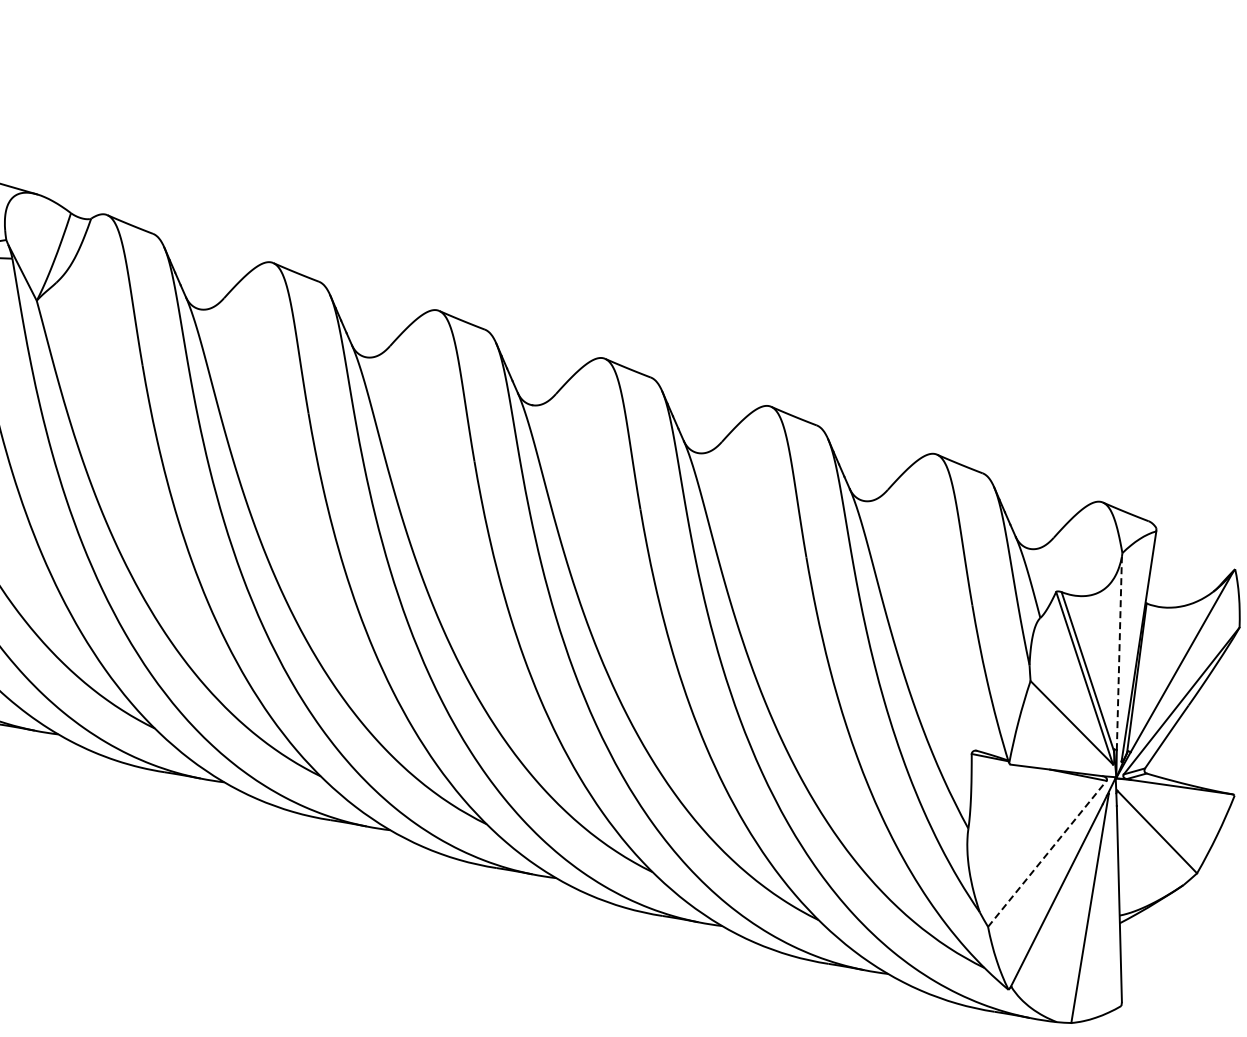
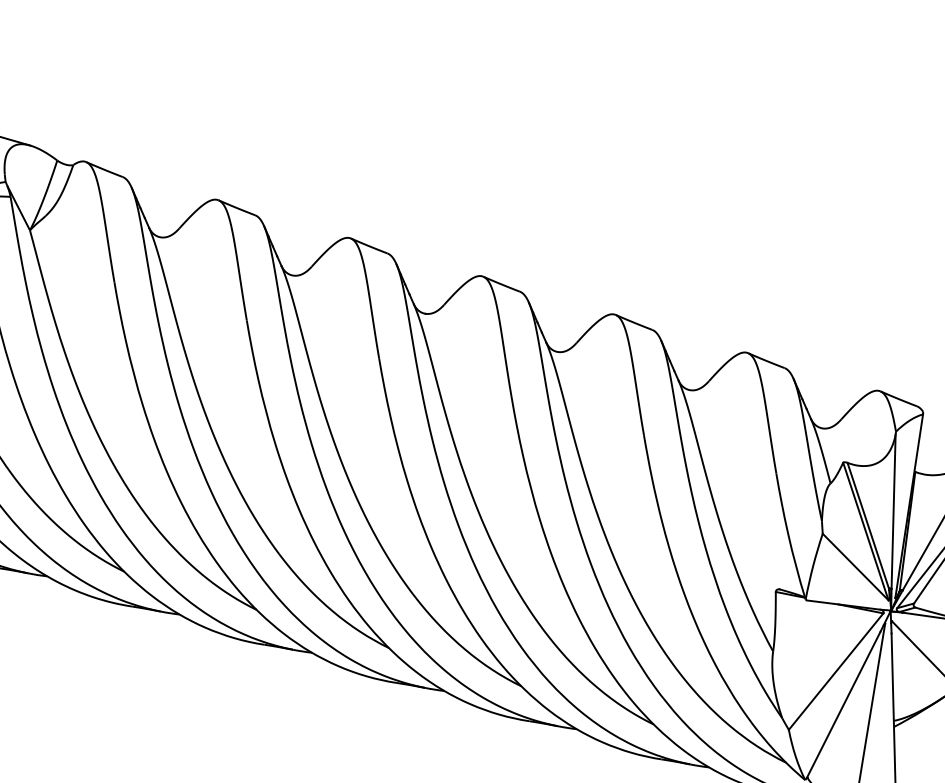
line: (1119, 653) -> (893, 511), dashed -> solid
line: (1047, 853) -> (836, 671), dashed -> solid

